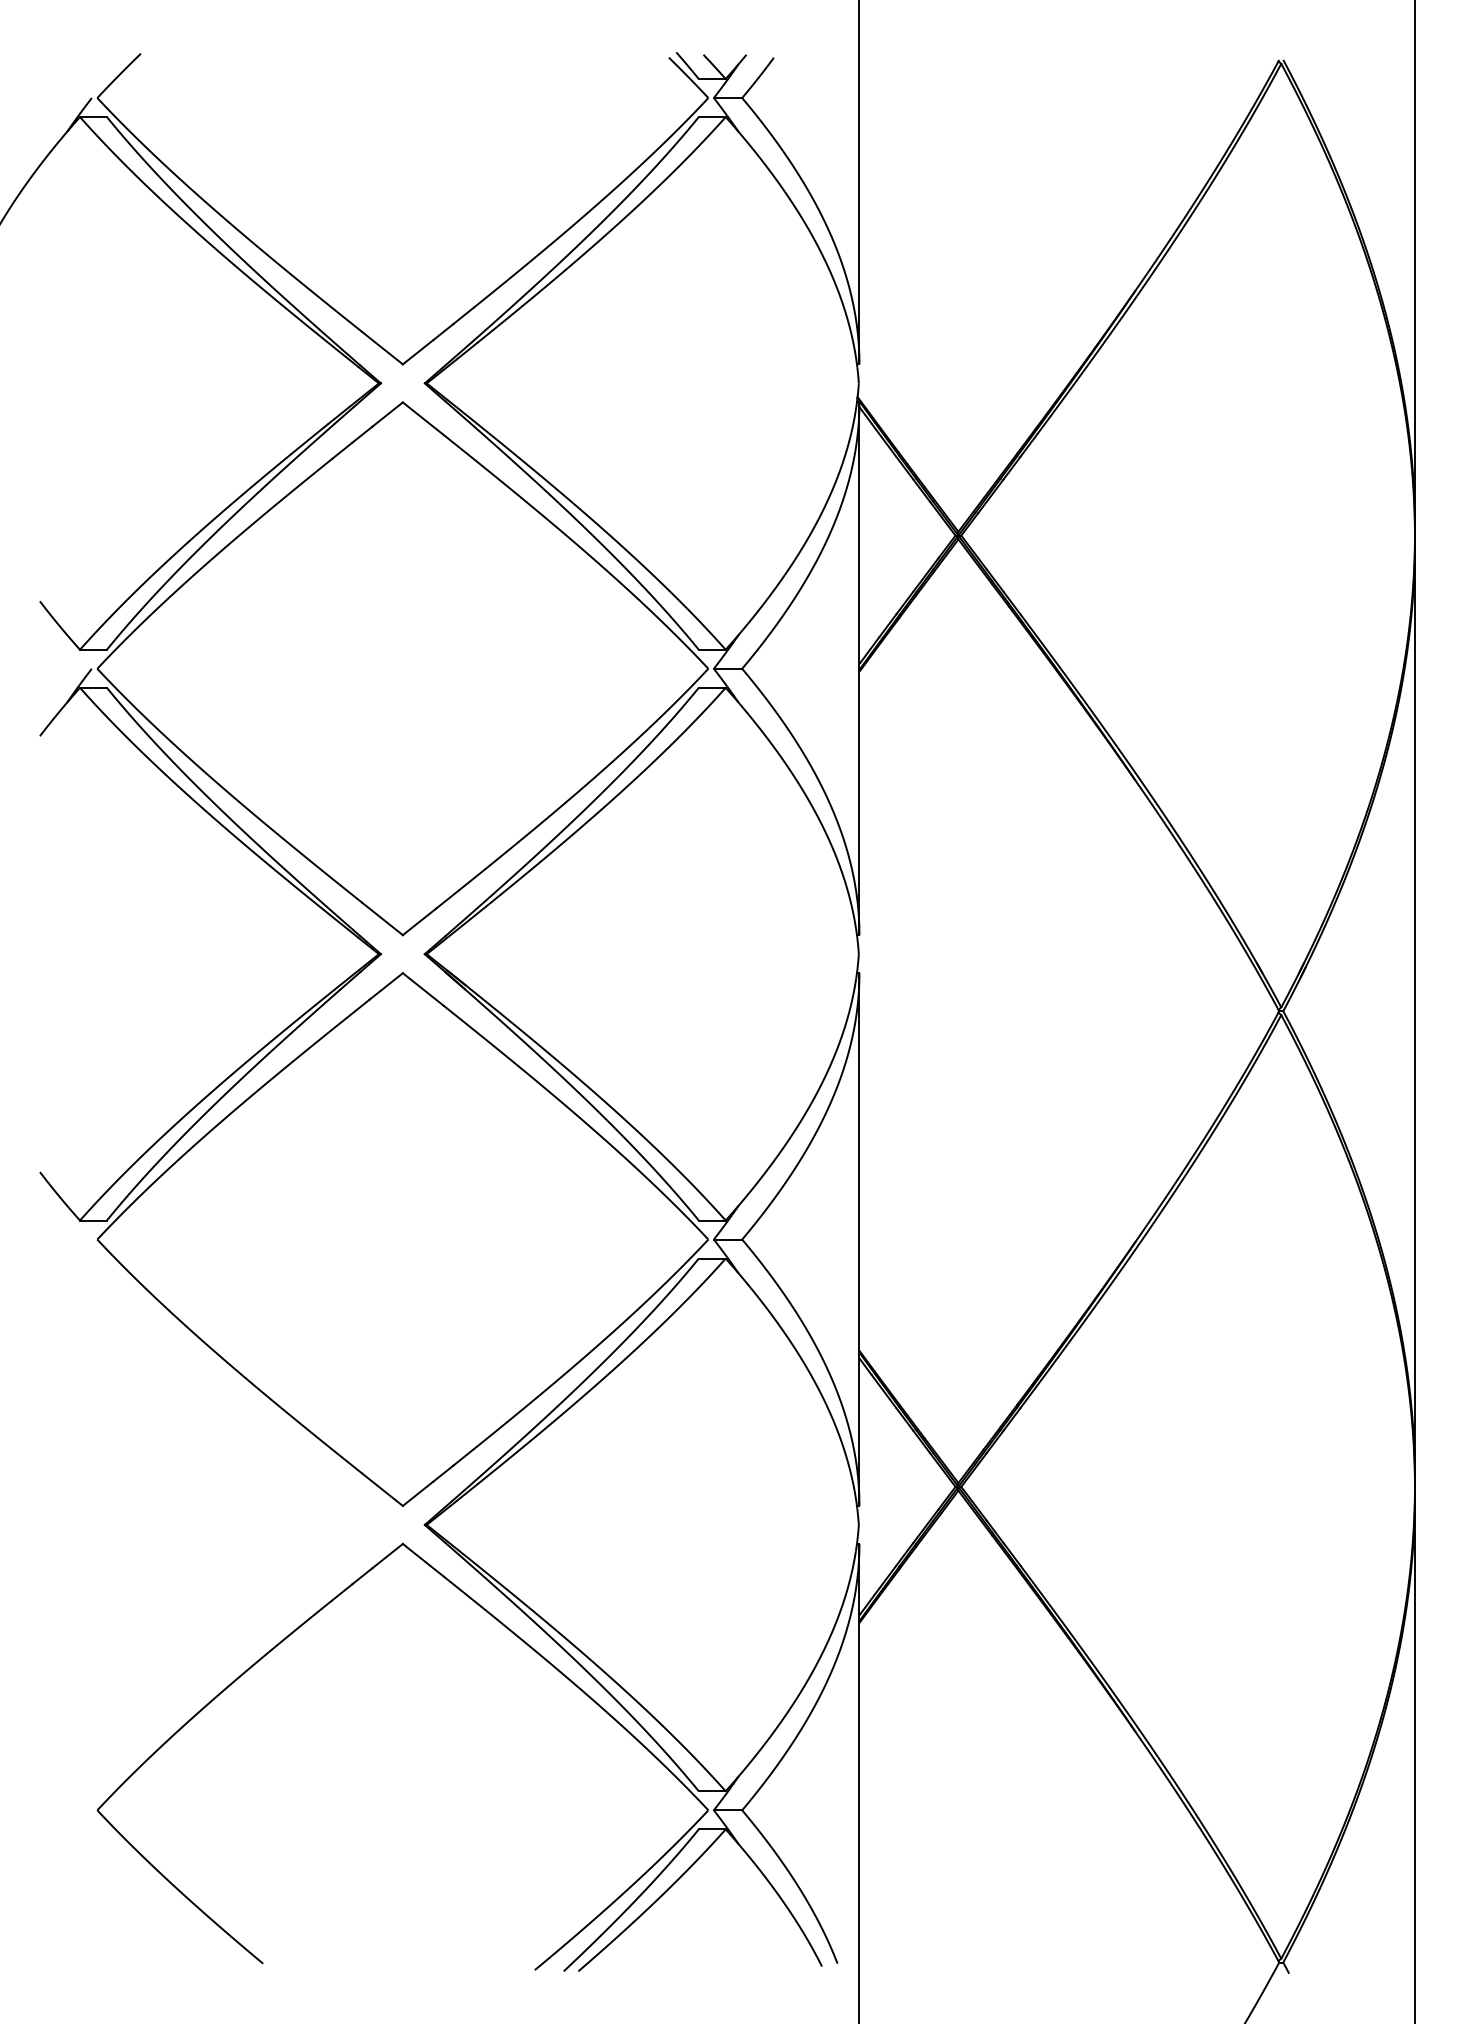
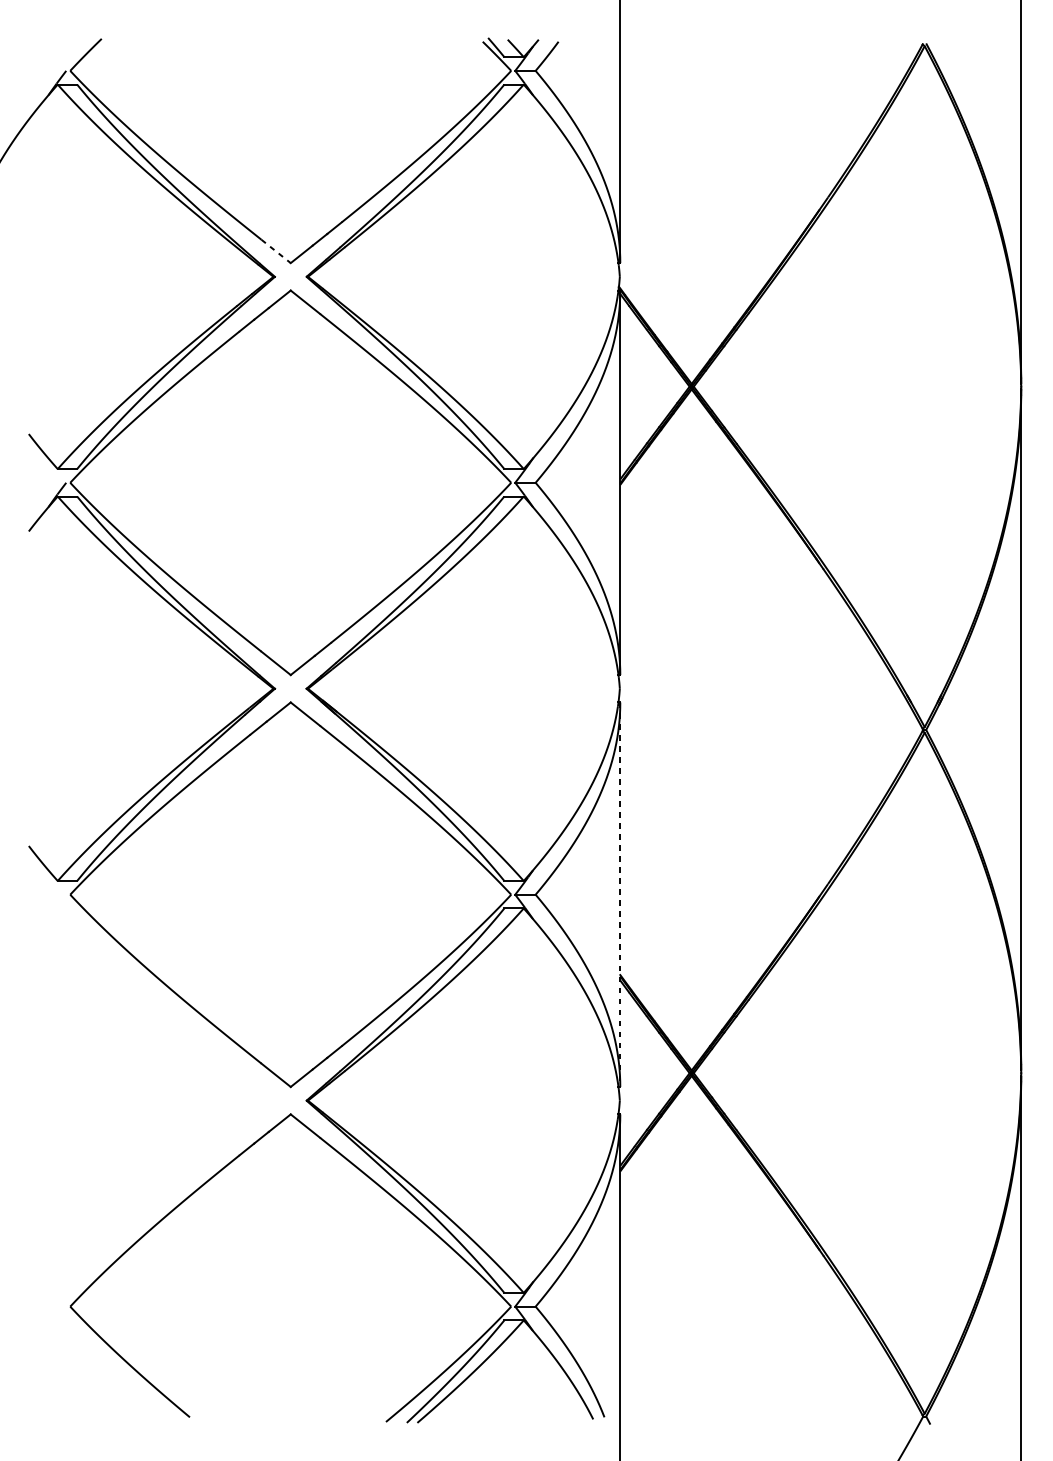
line: (382, 348) -> (276, 251), solid -> dashed
line: (859, 1240) -> (620, 895), solid -> dashed

